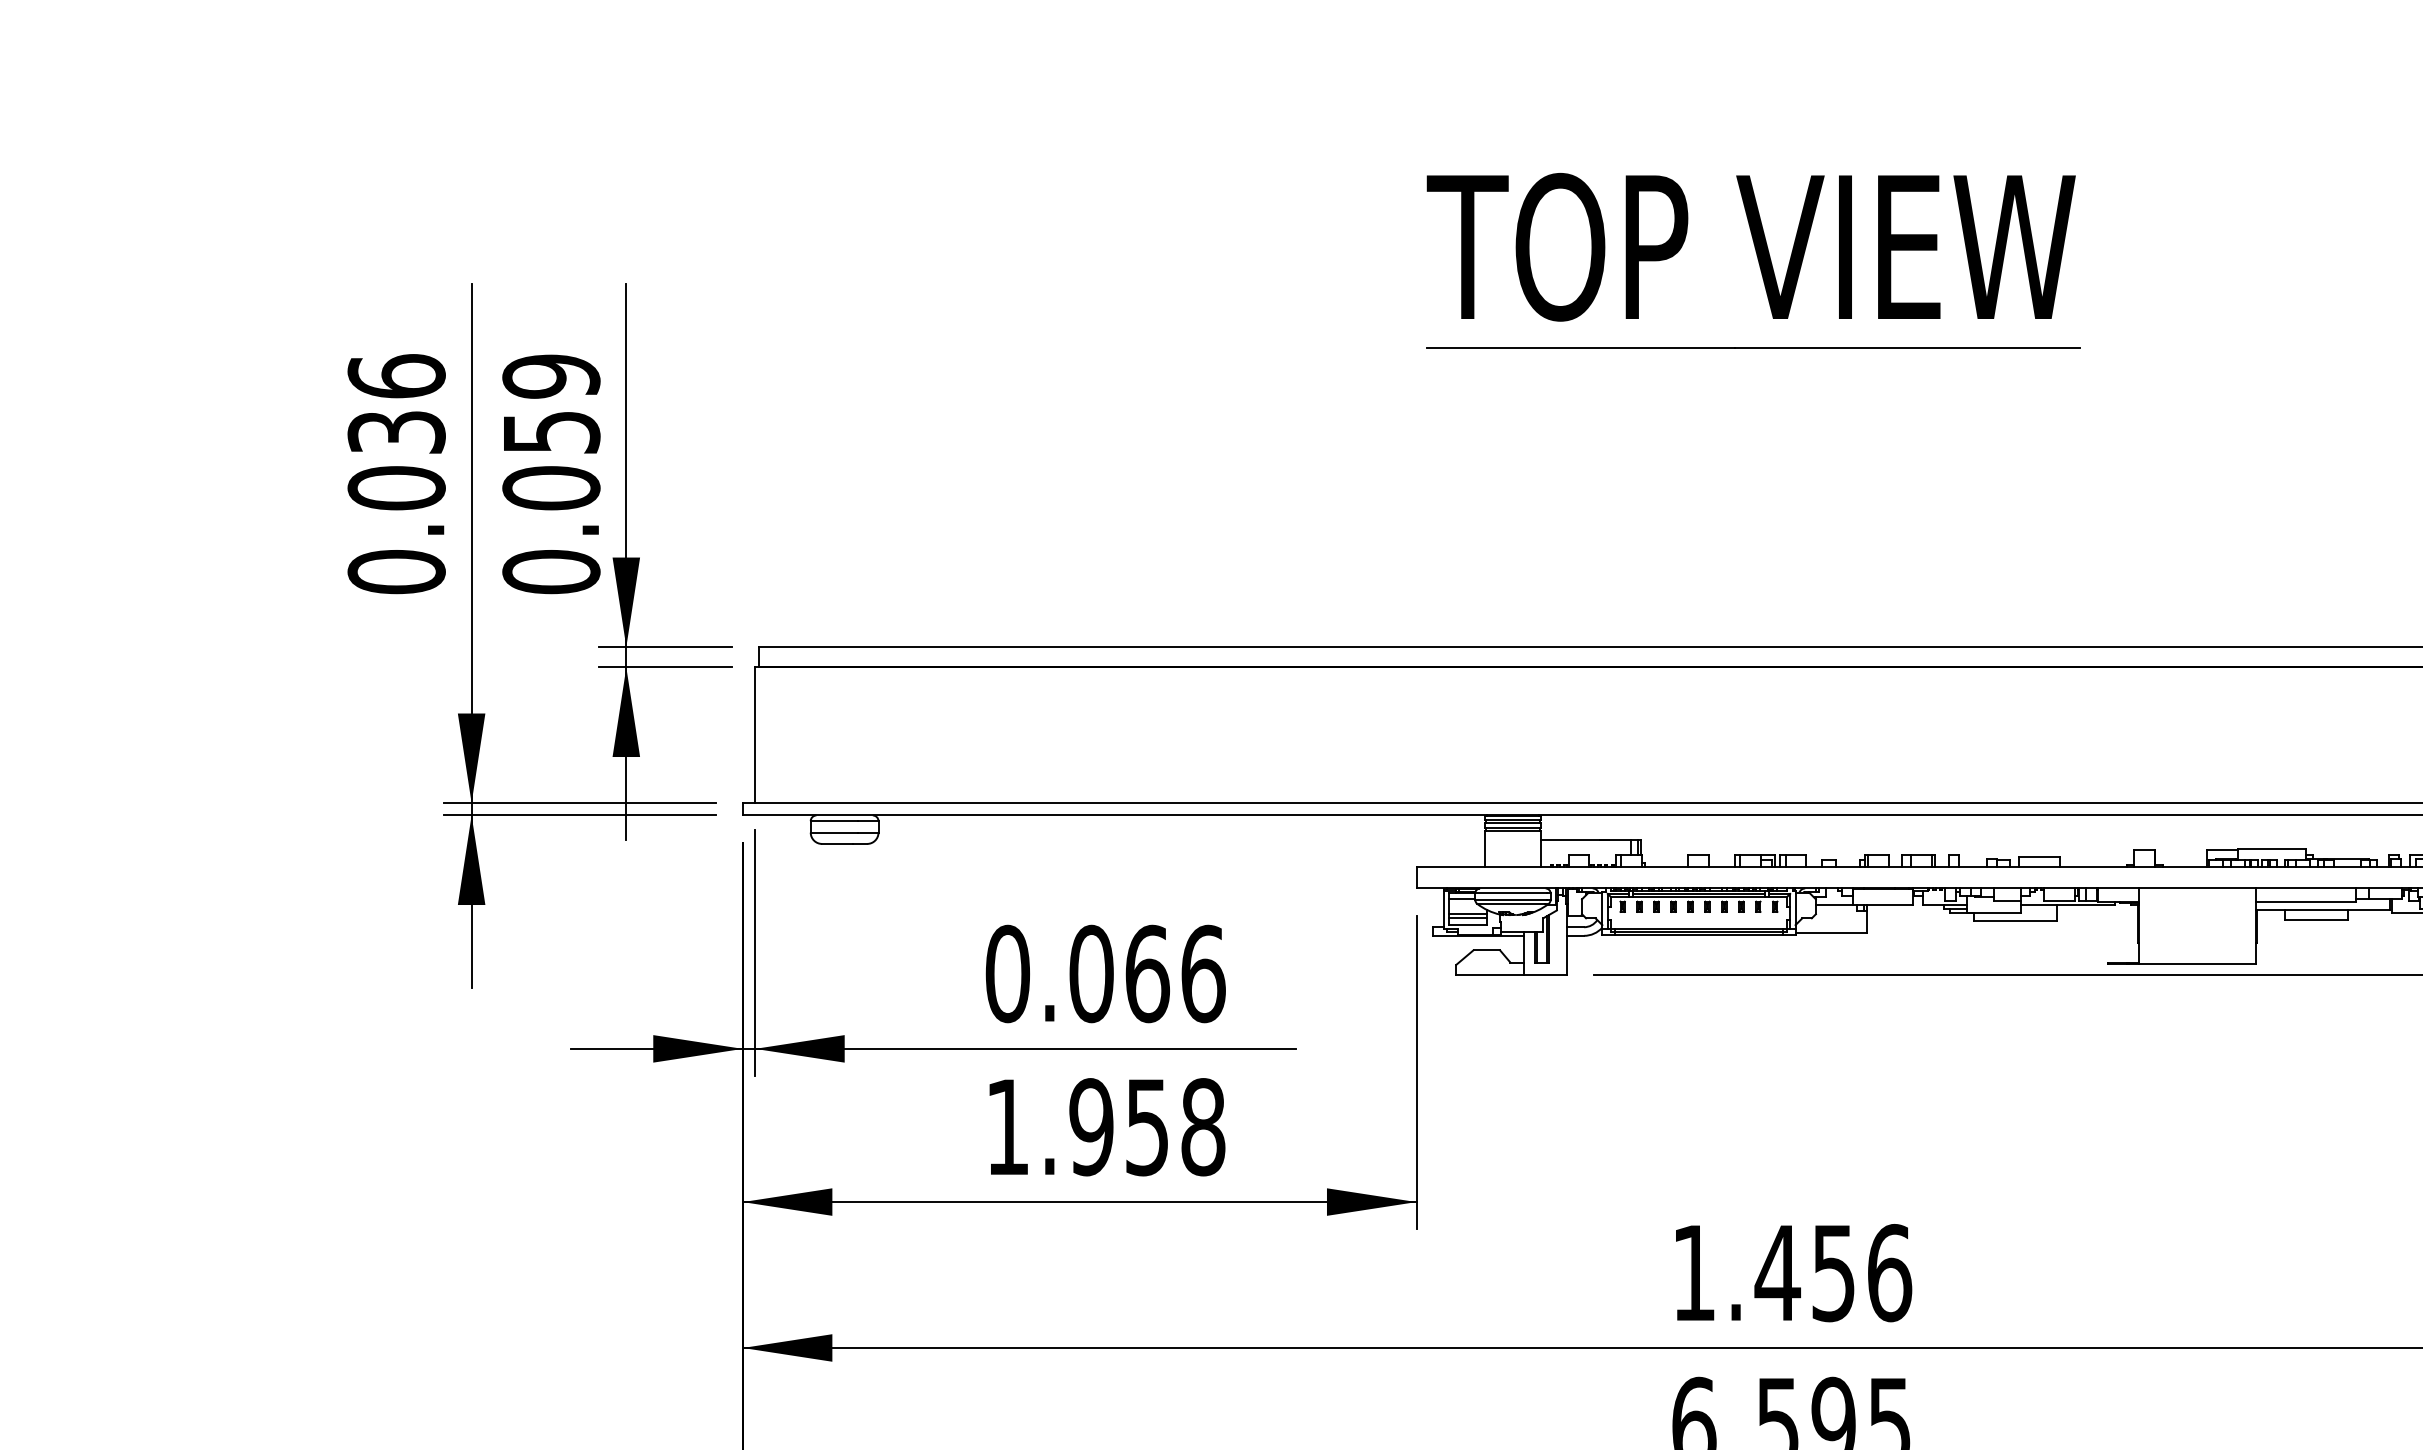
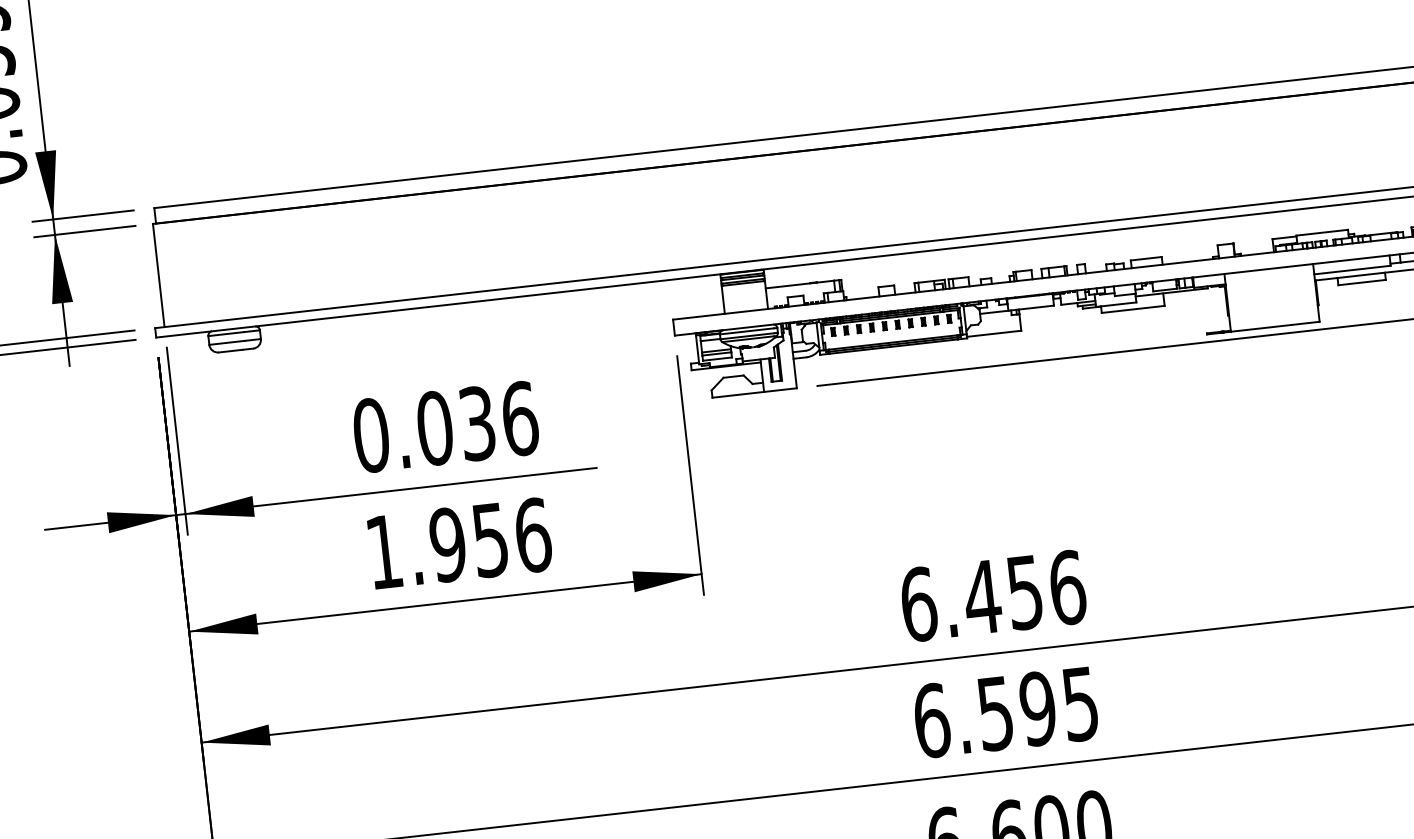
text: (1147, 973) -> (477, 423), 0.066 -> 0.036
text: (1203, 1127) -> (533, 535), 1.958 -> 1.956
text: (1694, 1273) -> (919, 604), 1.456 -> 6.456

